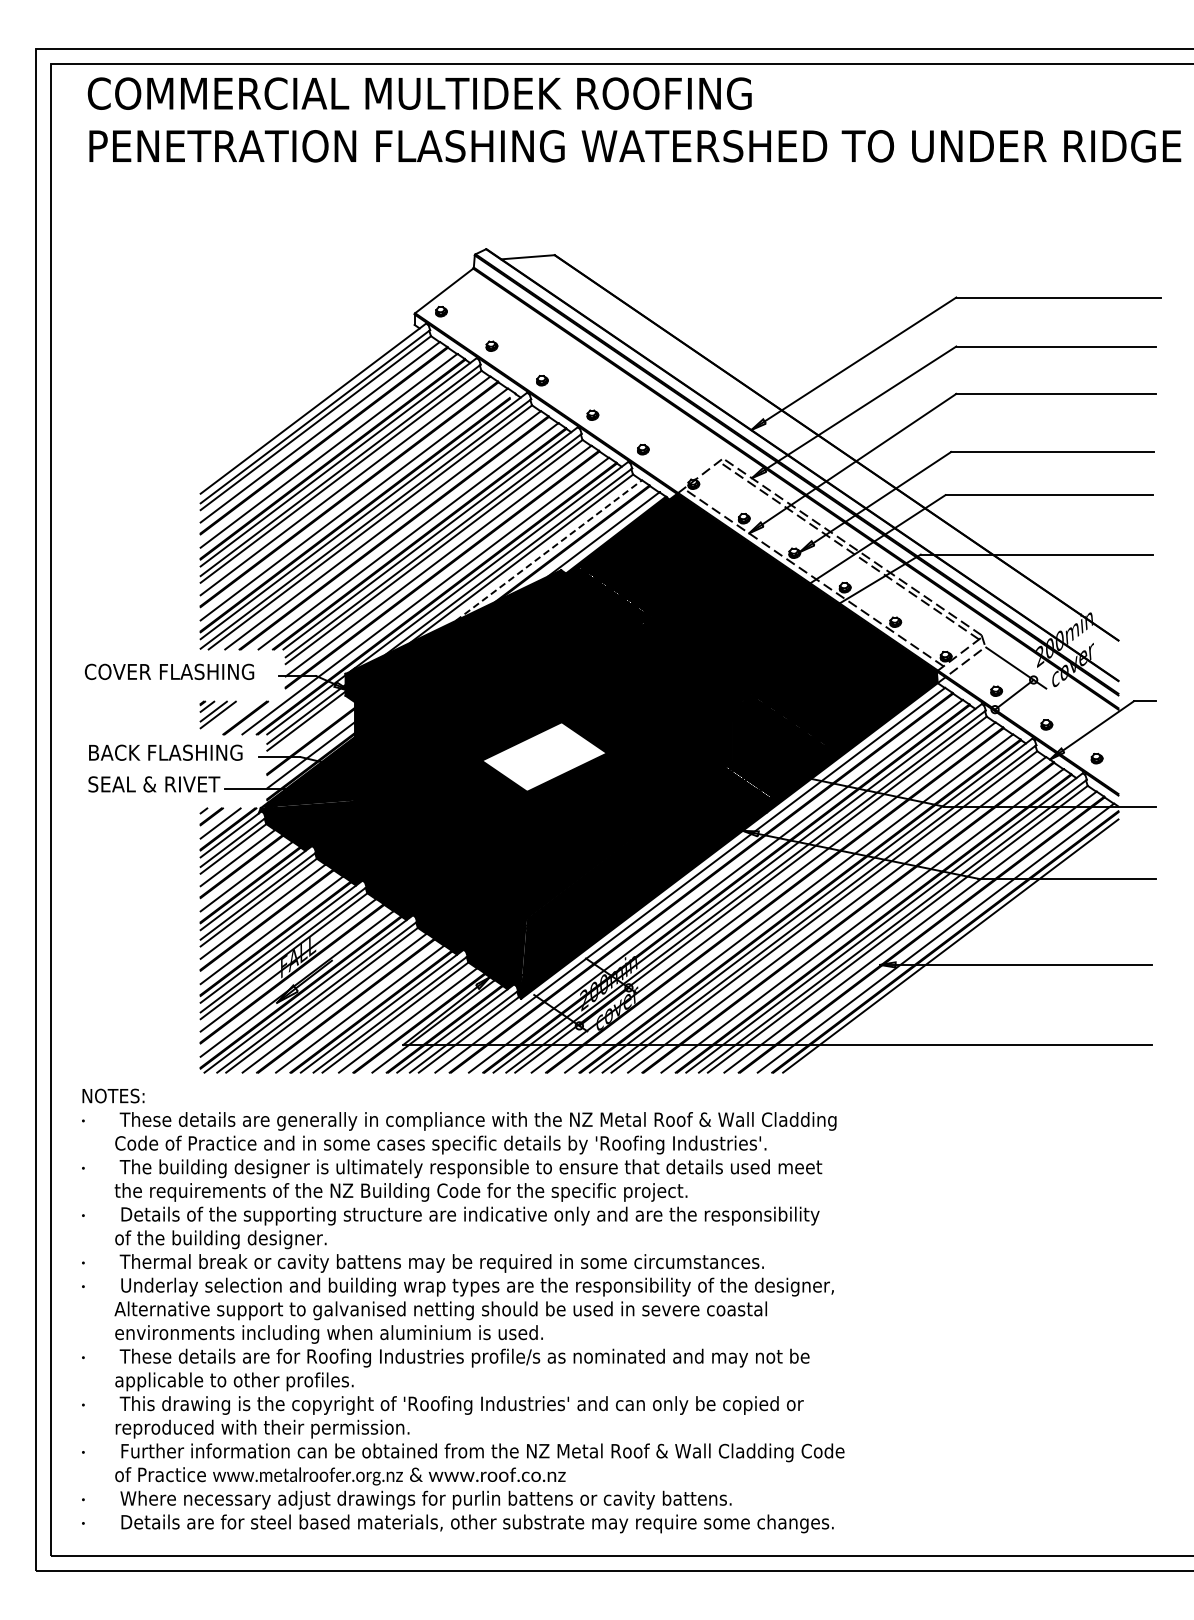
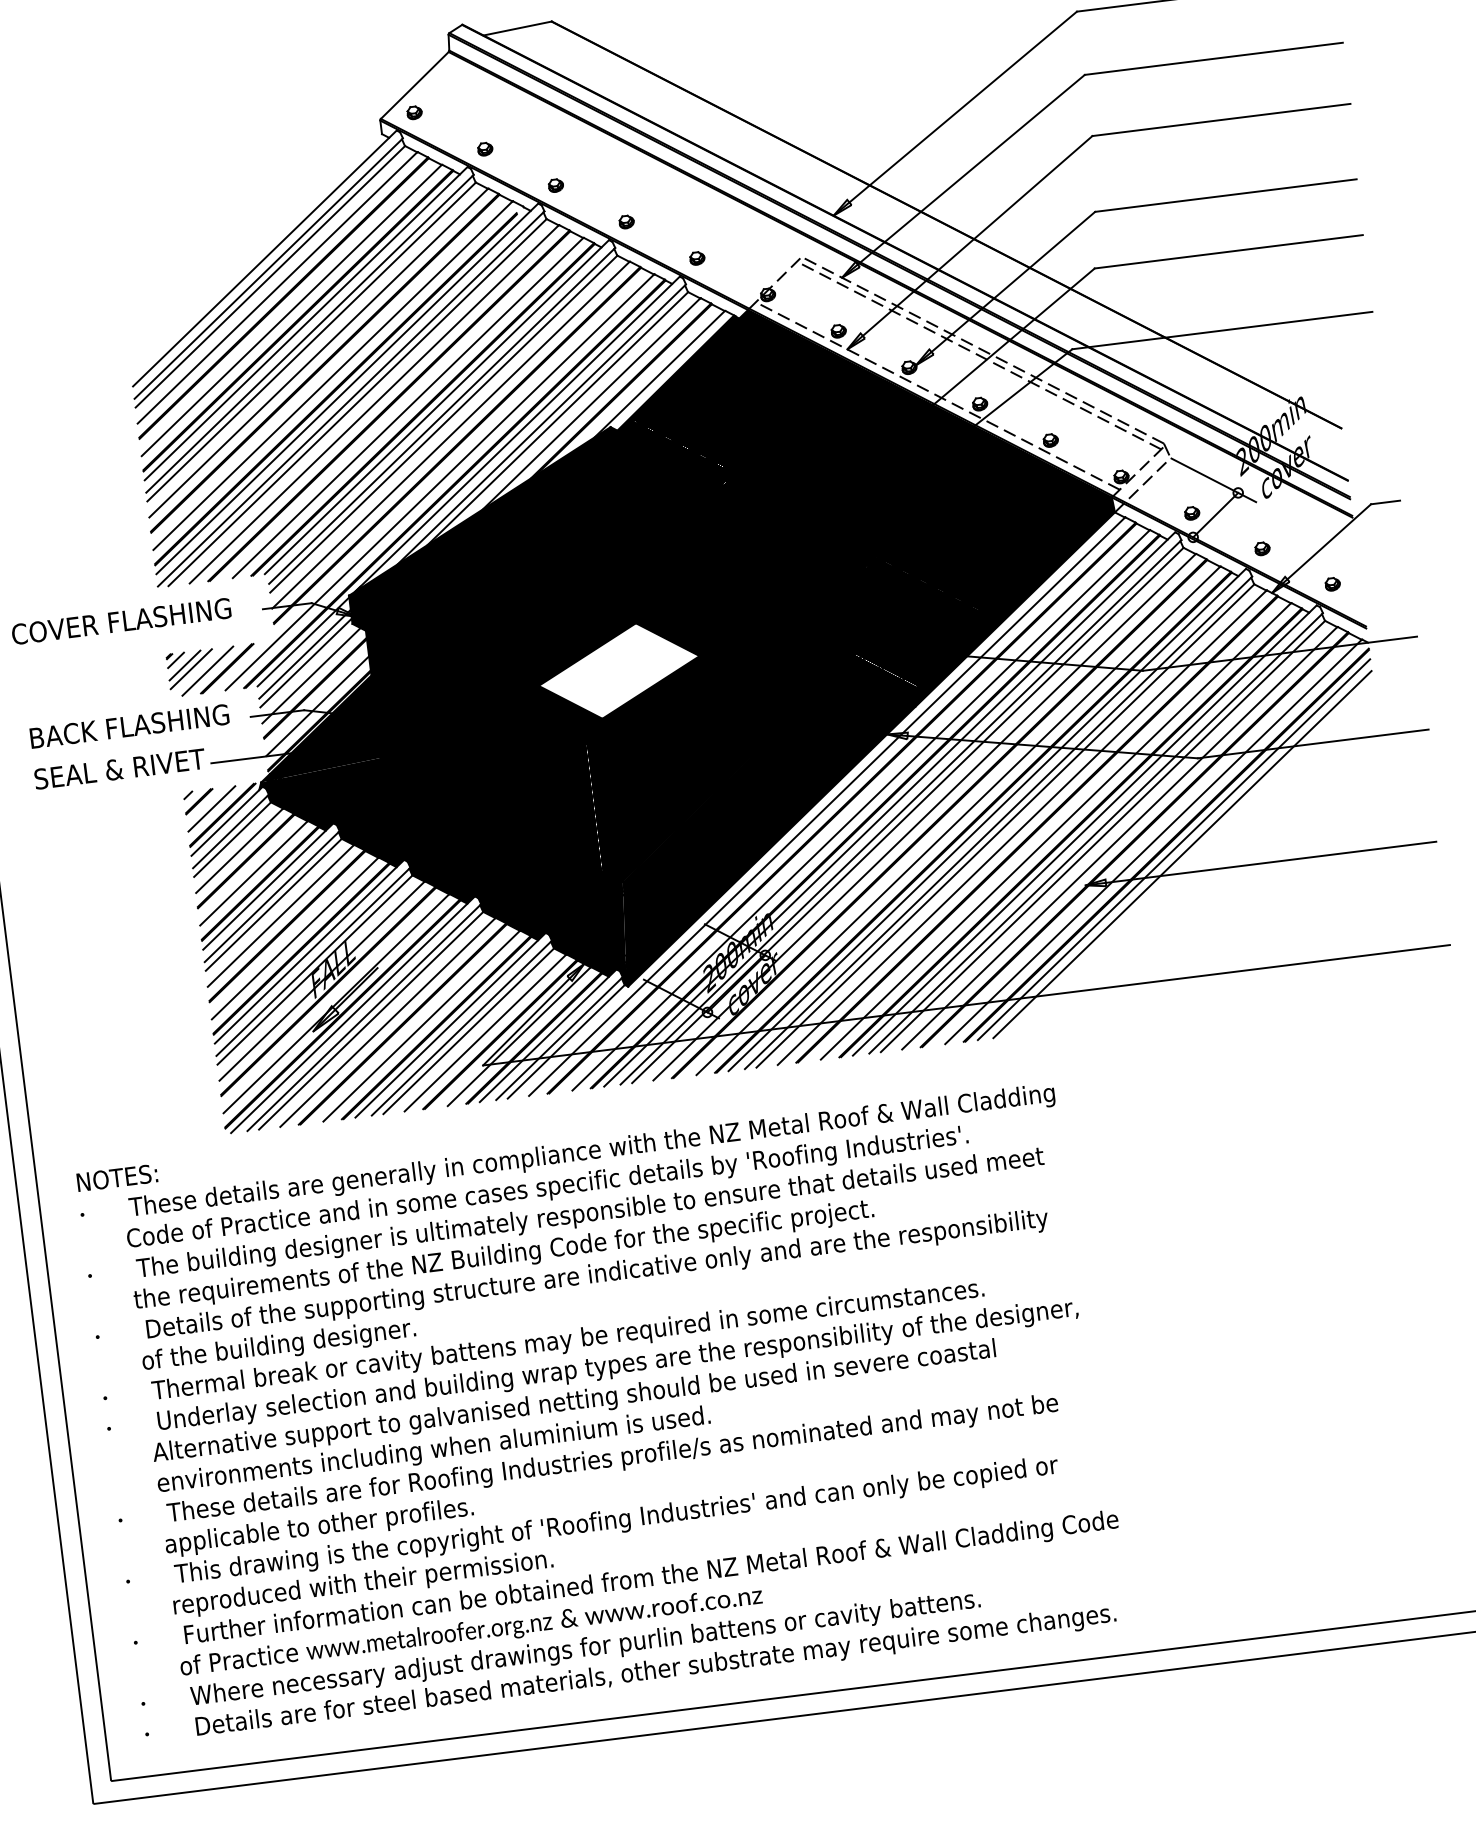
line: (548, 550) -> (591, 403), dashed -> solid
line: (230, 717) -> (207, 670), added
line: (309, 731) -> (311, 675), added
line: (956, 950) -> (1182, 854), added

